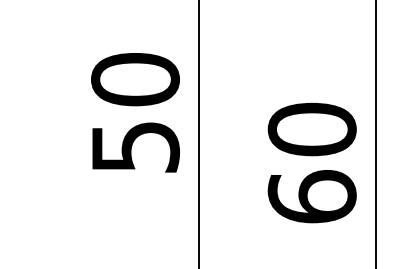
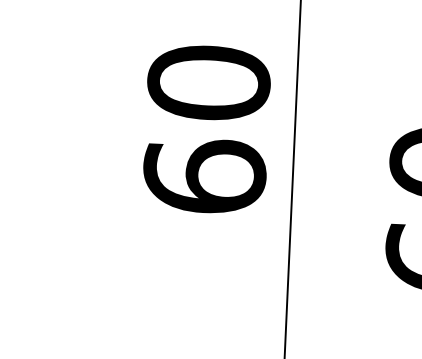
text: (135, 146) -> (204, 175), 50 -> 60

